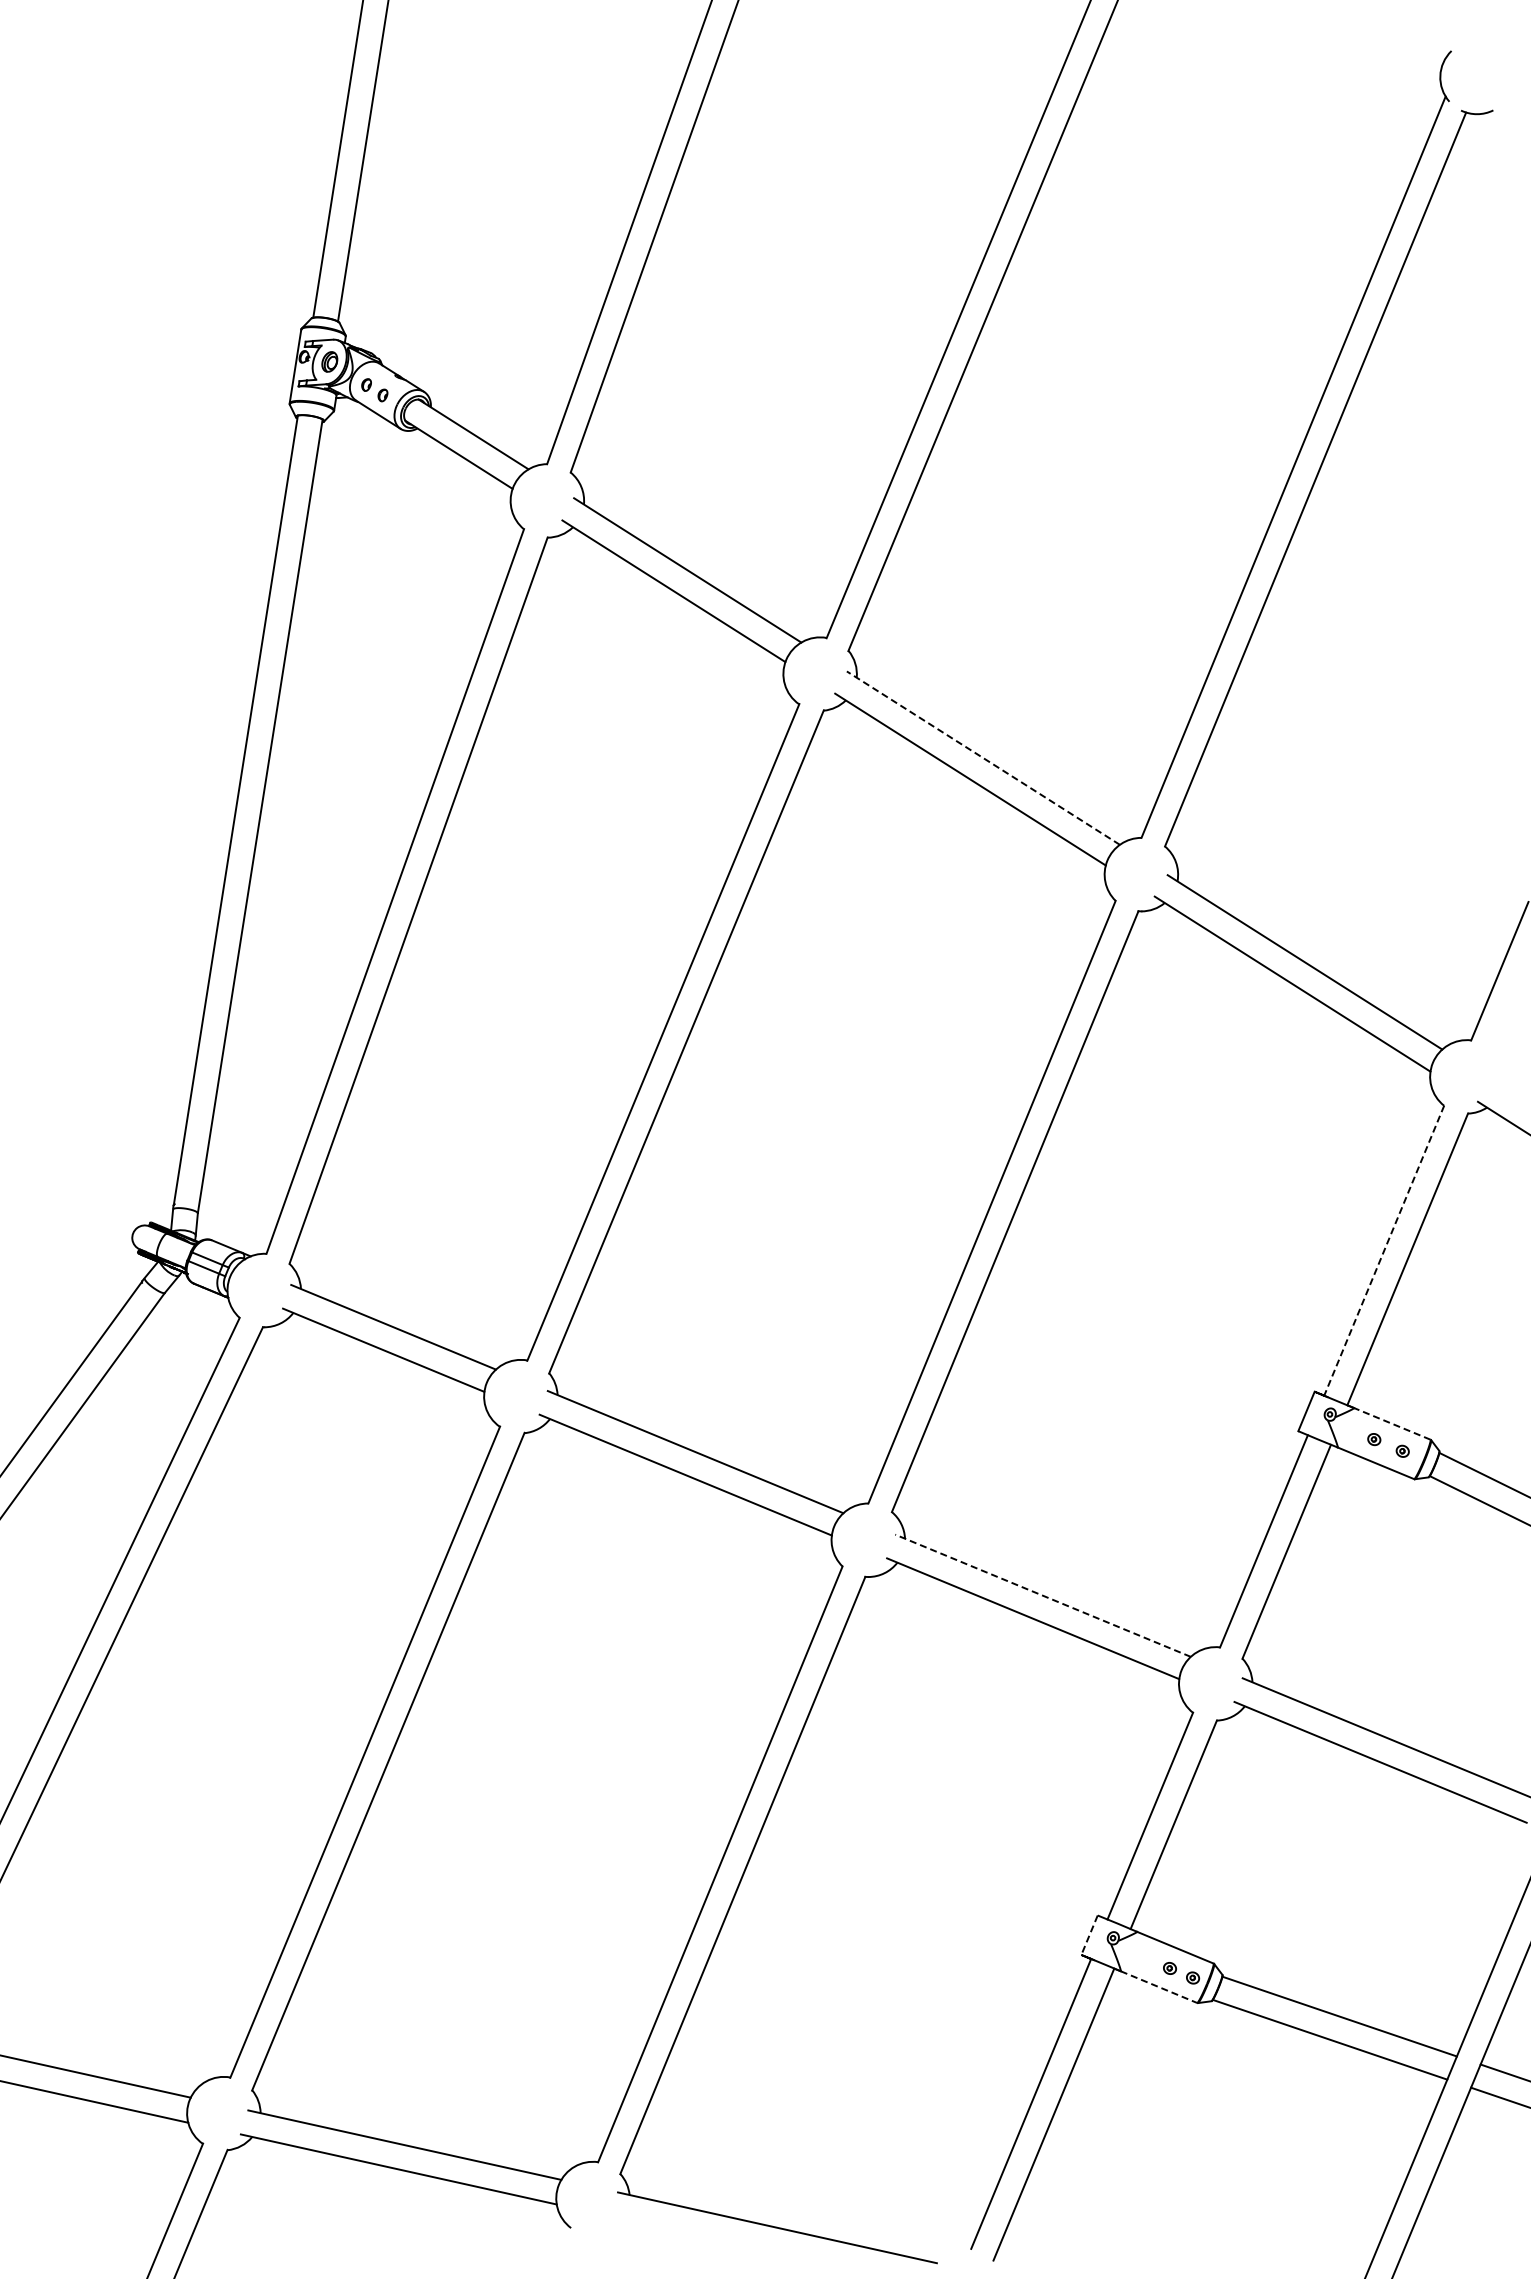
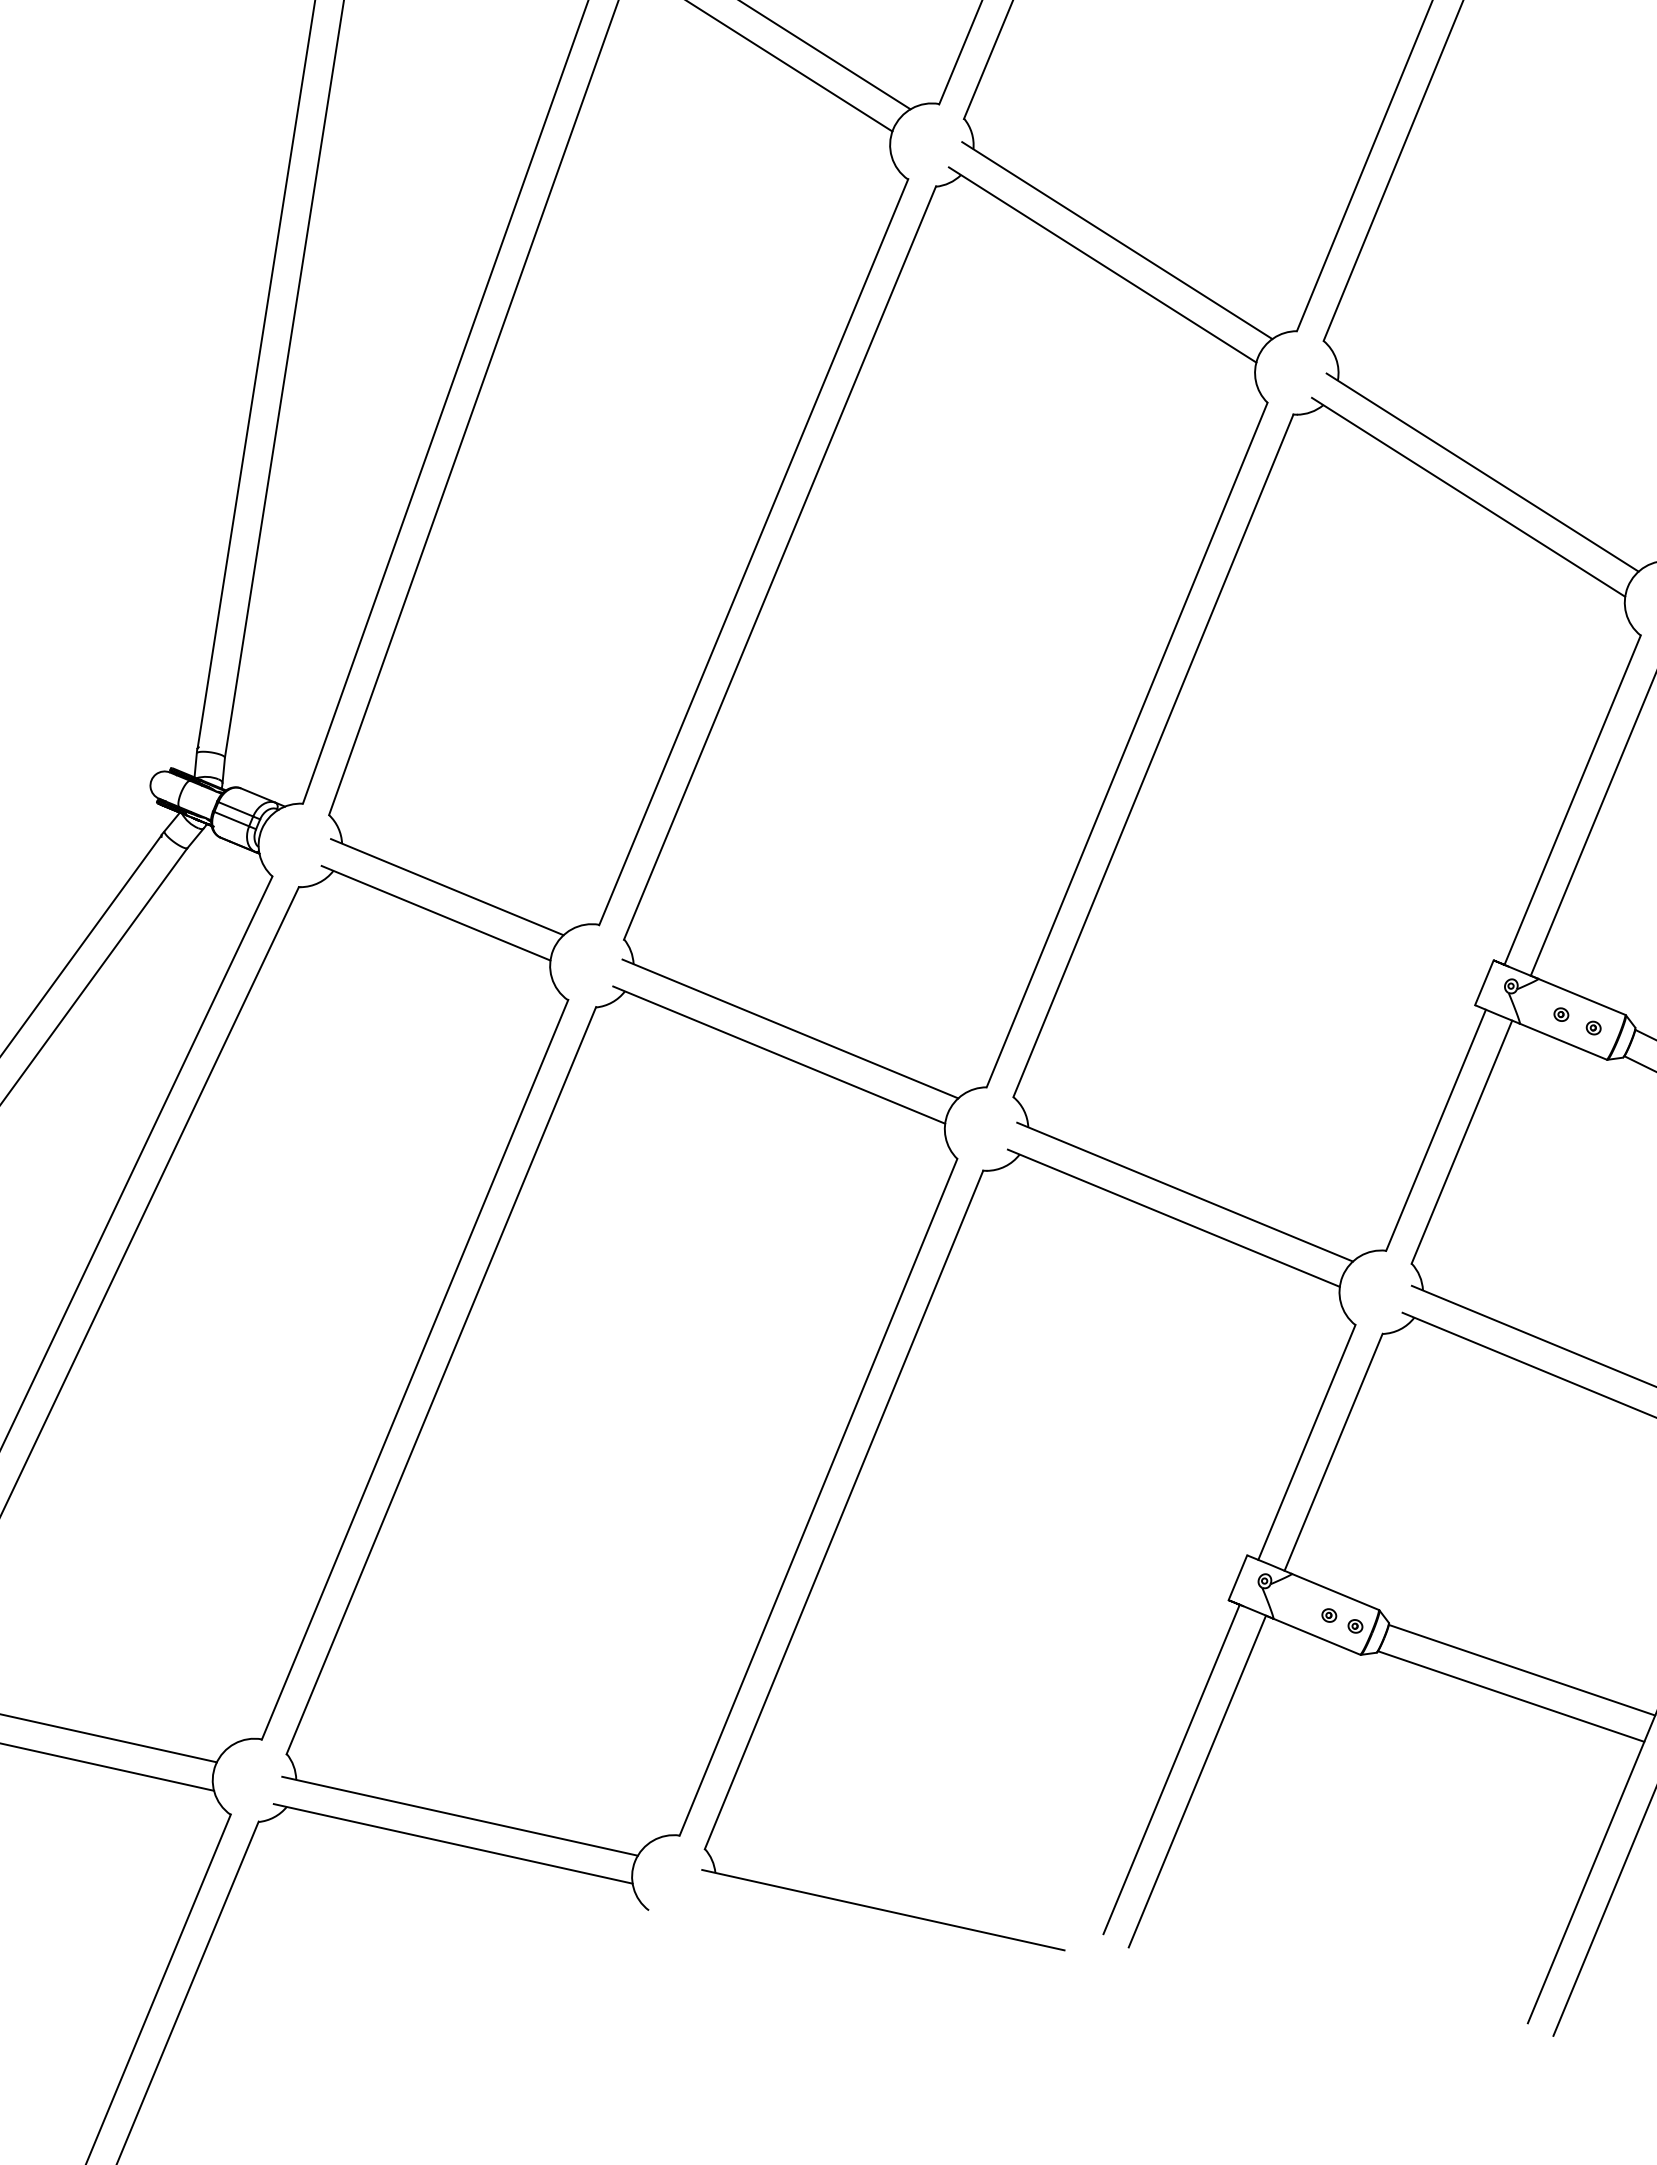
line: (983, 758) -> (1117, 241), dashed -> solid
line: (1384, 1250) -> (1572, 799), dashed -> solid
line: (1391, 1423) -> (1580, 996), dashed -> solid
line: (1043, 1595) -> (1185, 1191), dashed -> solid
line: (1089, 1935) -> (1237, 1578), dashed -> solid
line: (1159, 1987) -> (1317, 1637), dashed -> solid

